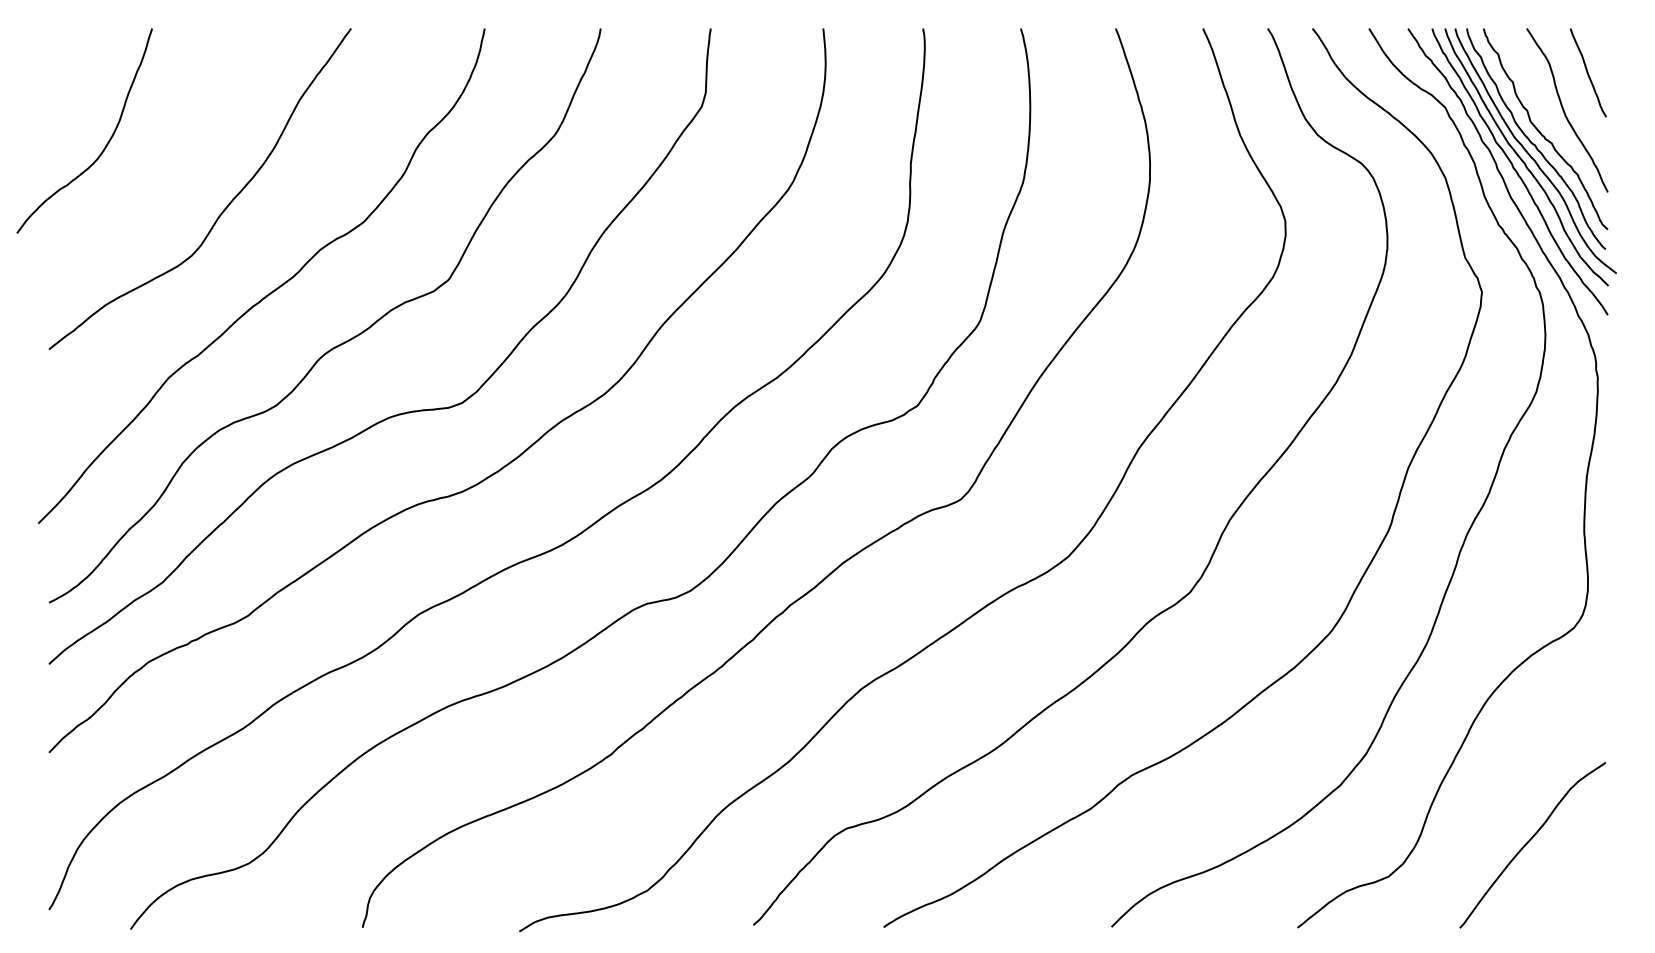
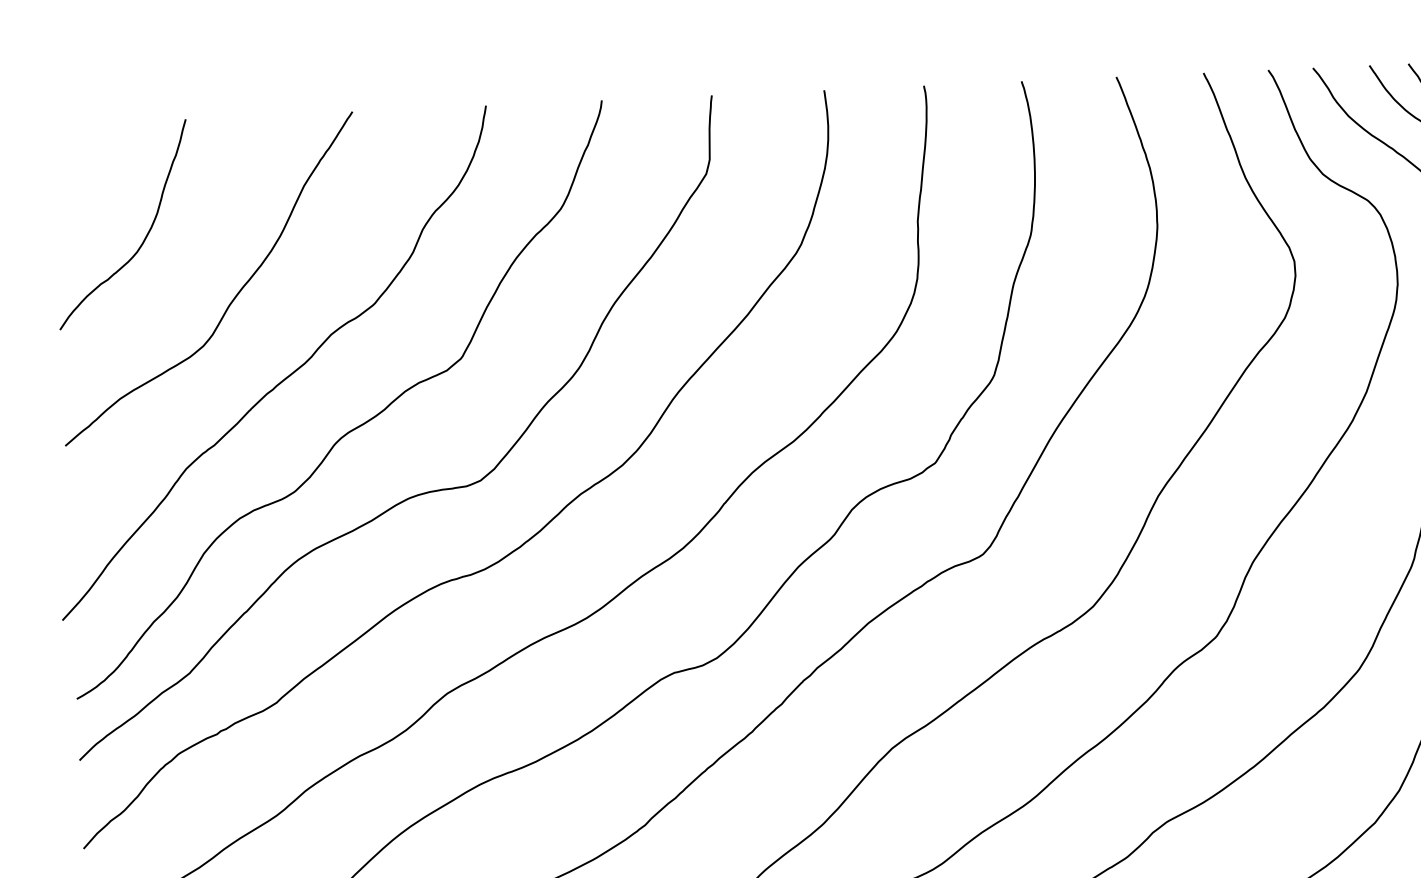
curve: (106, 143) -> (145, 236), moved

